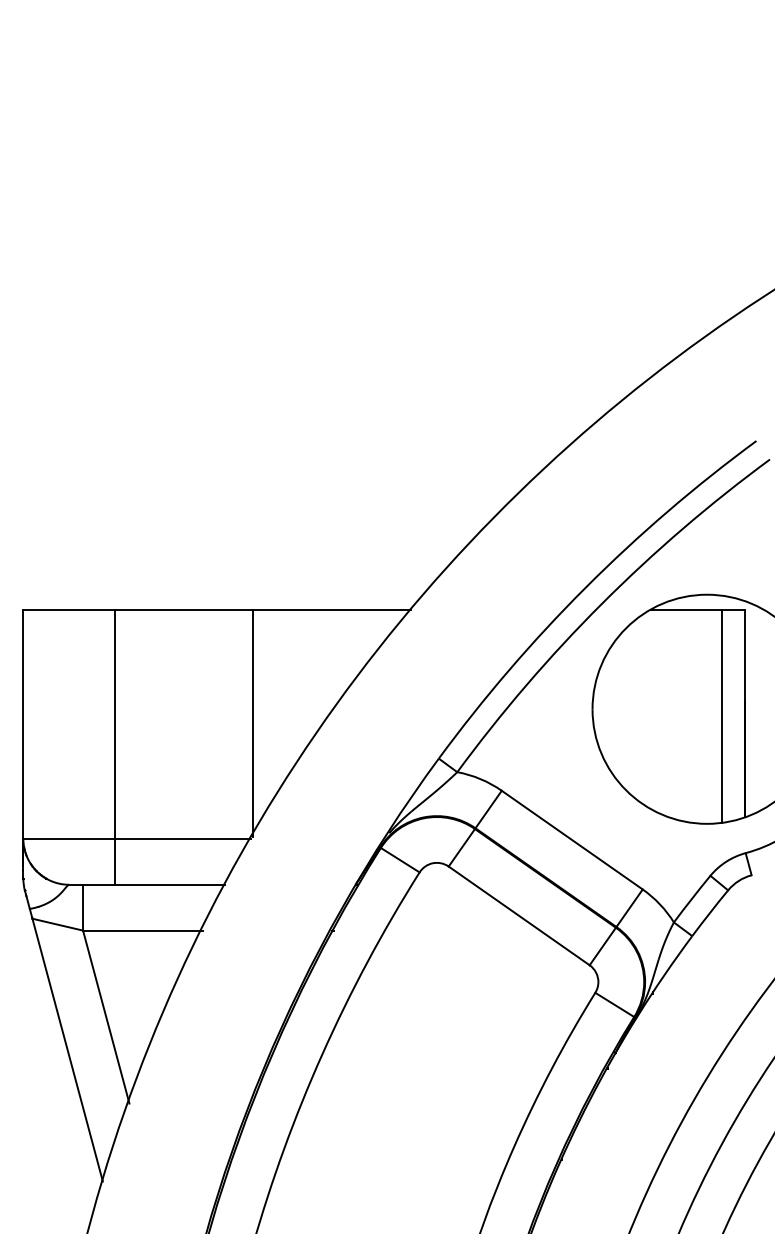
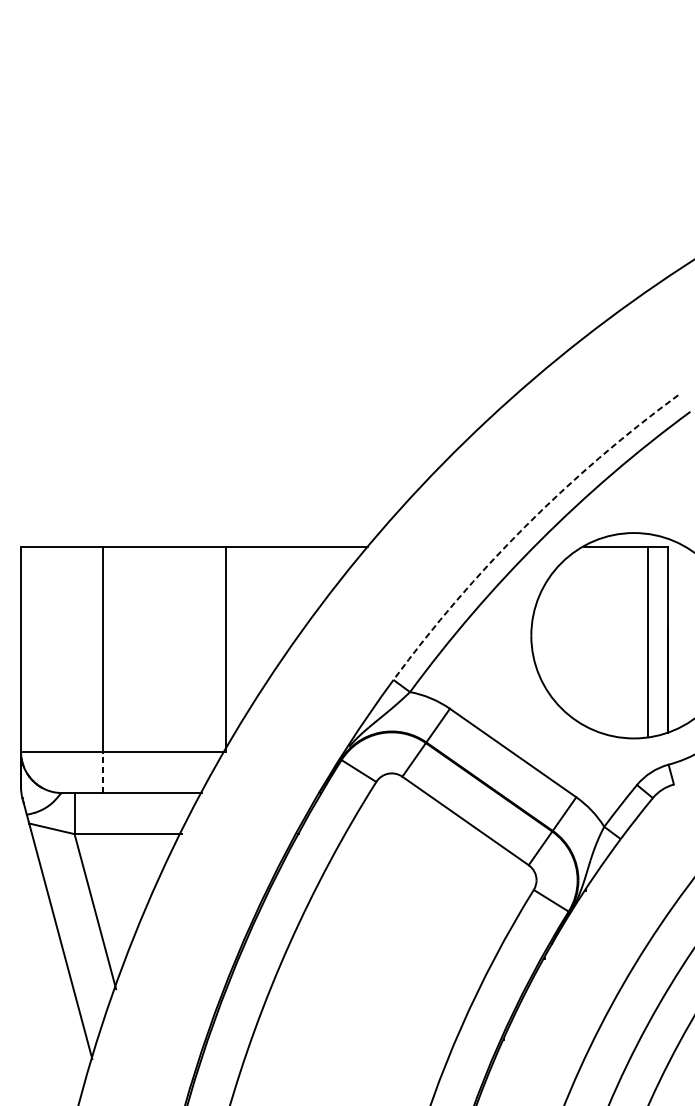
arc: (585, 587) -> (525, 526), solid -> dashed
line: (115, 861) -> (103, 772), solid -> dashed

